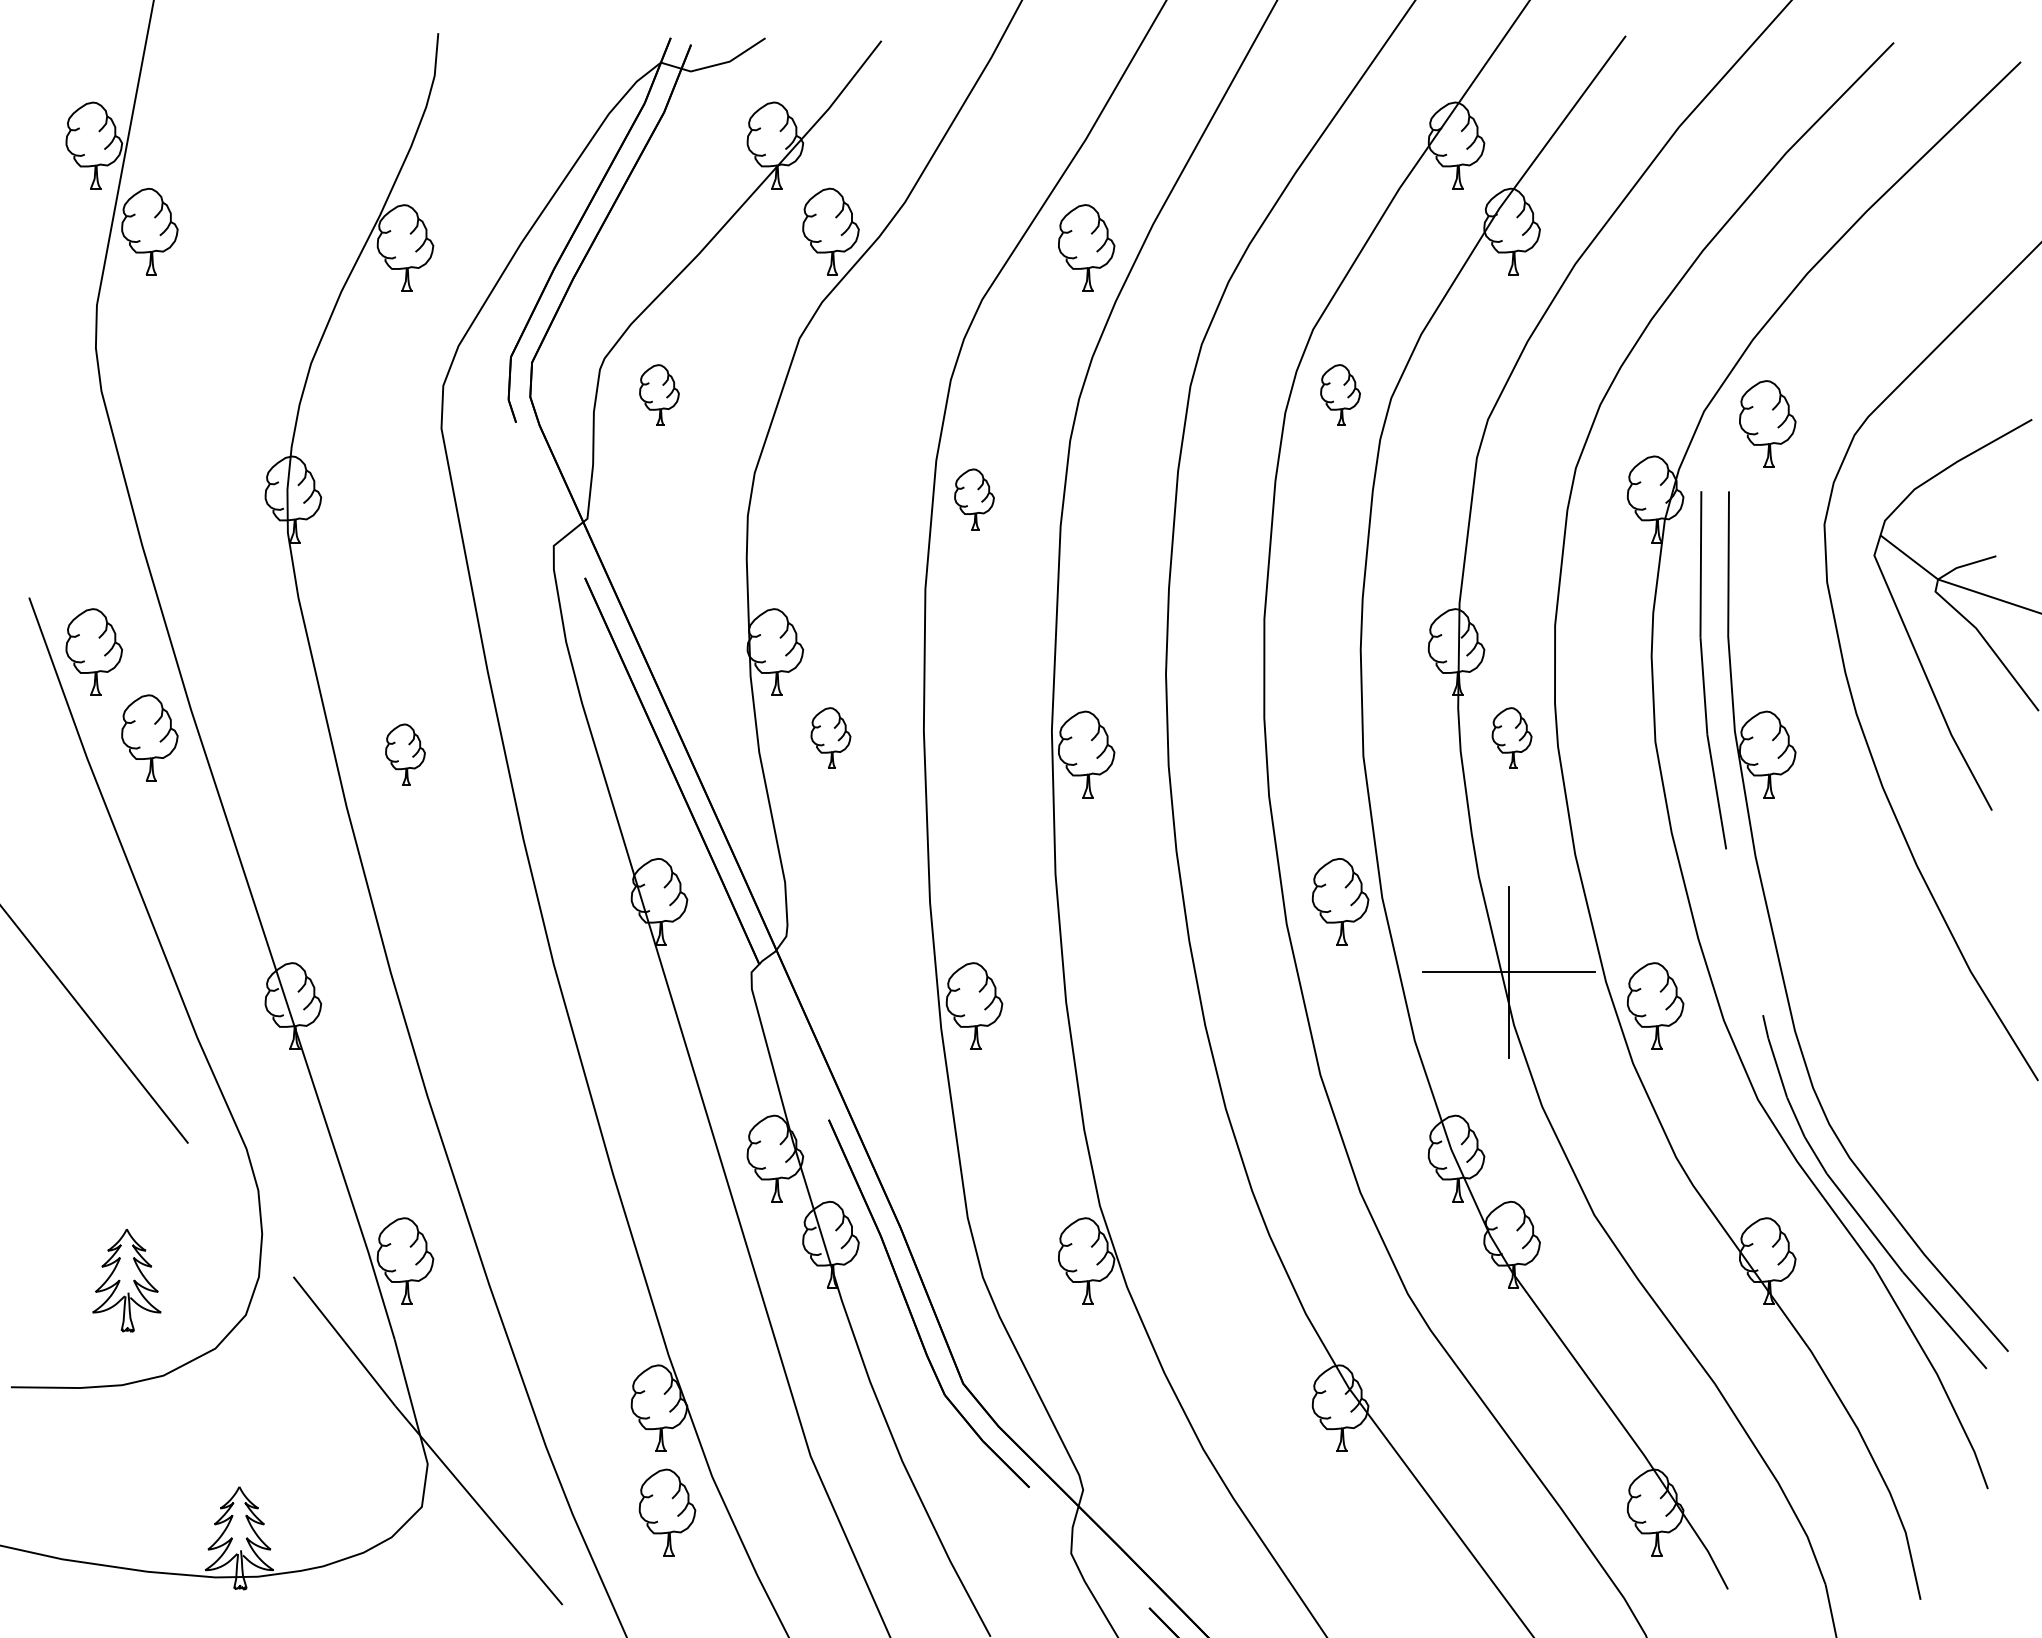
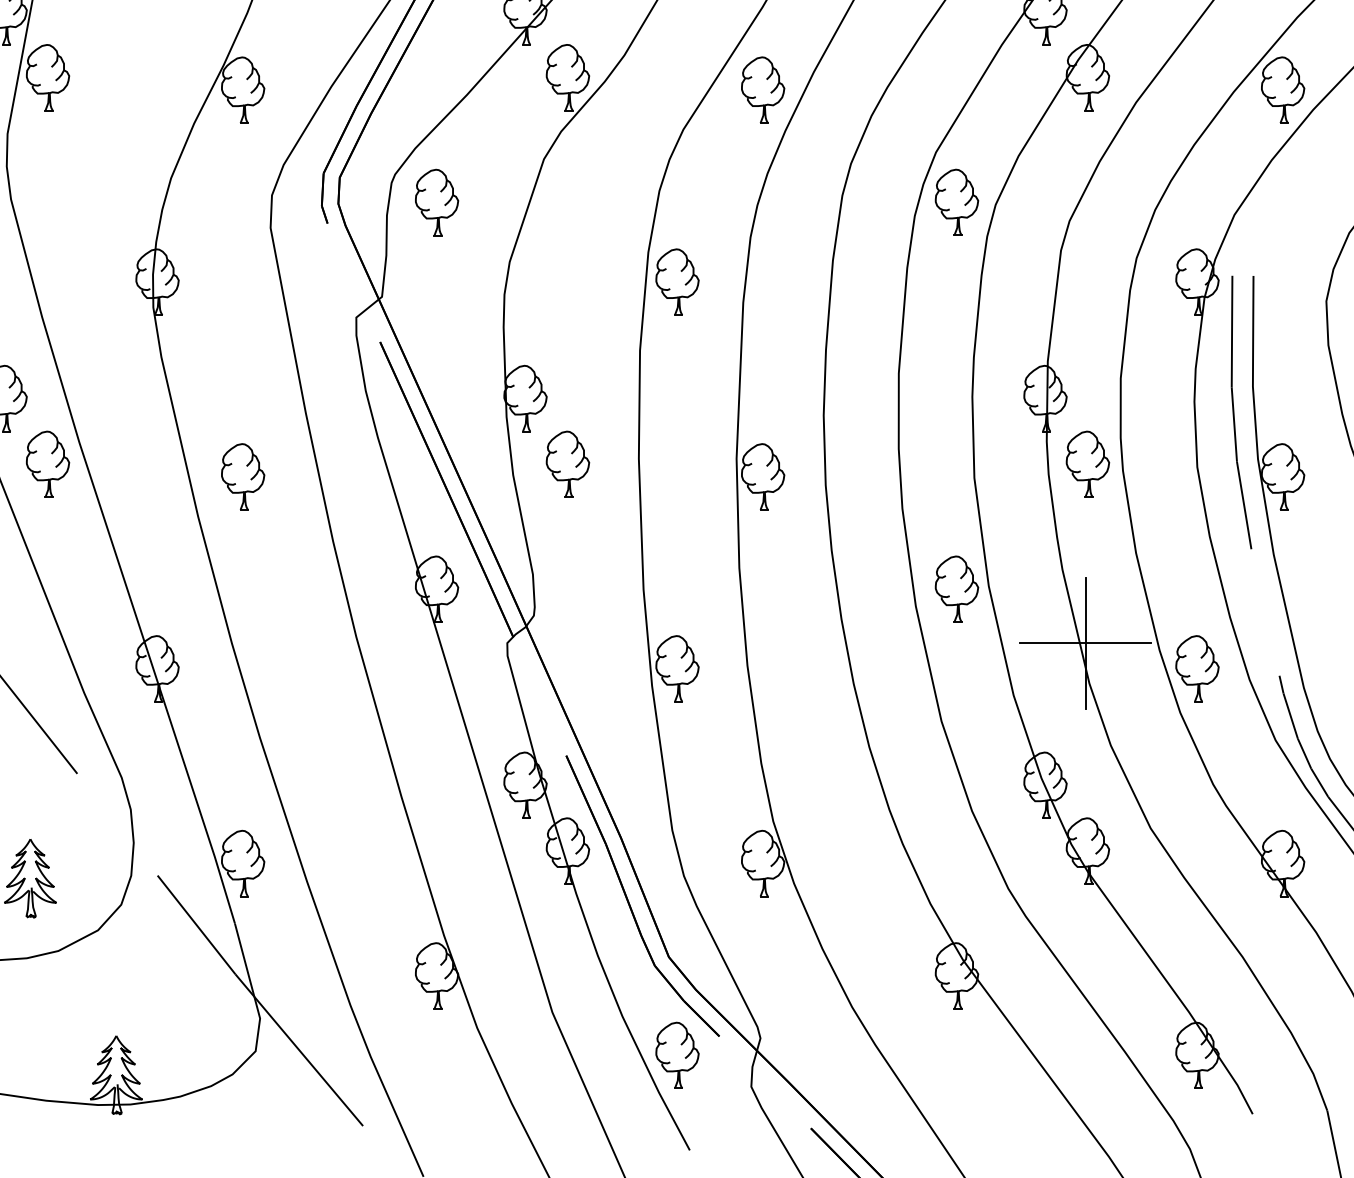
part: (659, 394) -> (437, 201), size x1.43
part: (1340, 394) -> (956, 201), size x1.43
part: (1767, 423) -> (1282, 89), moved
part: (974, 499) -> (677, 282), size x1.43
part: (830, 737) -> (567, 463), size x1.43
part: (1511, 737) -> (1087, 463), size x1.43
part: (405, 754) -> (243, 476), size x1.43
part: (667, 1512) -> (677, 1055), moved

